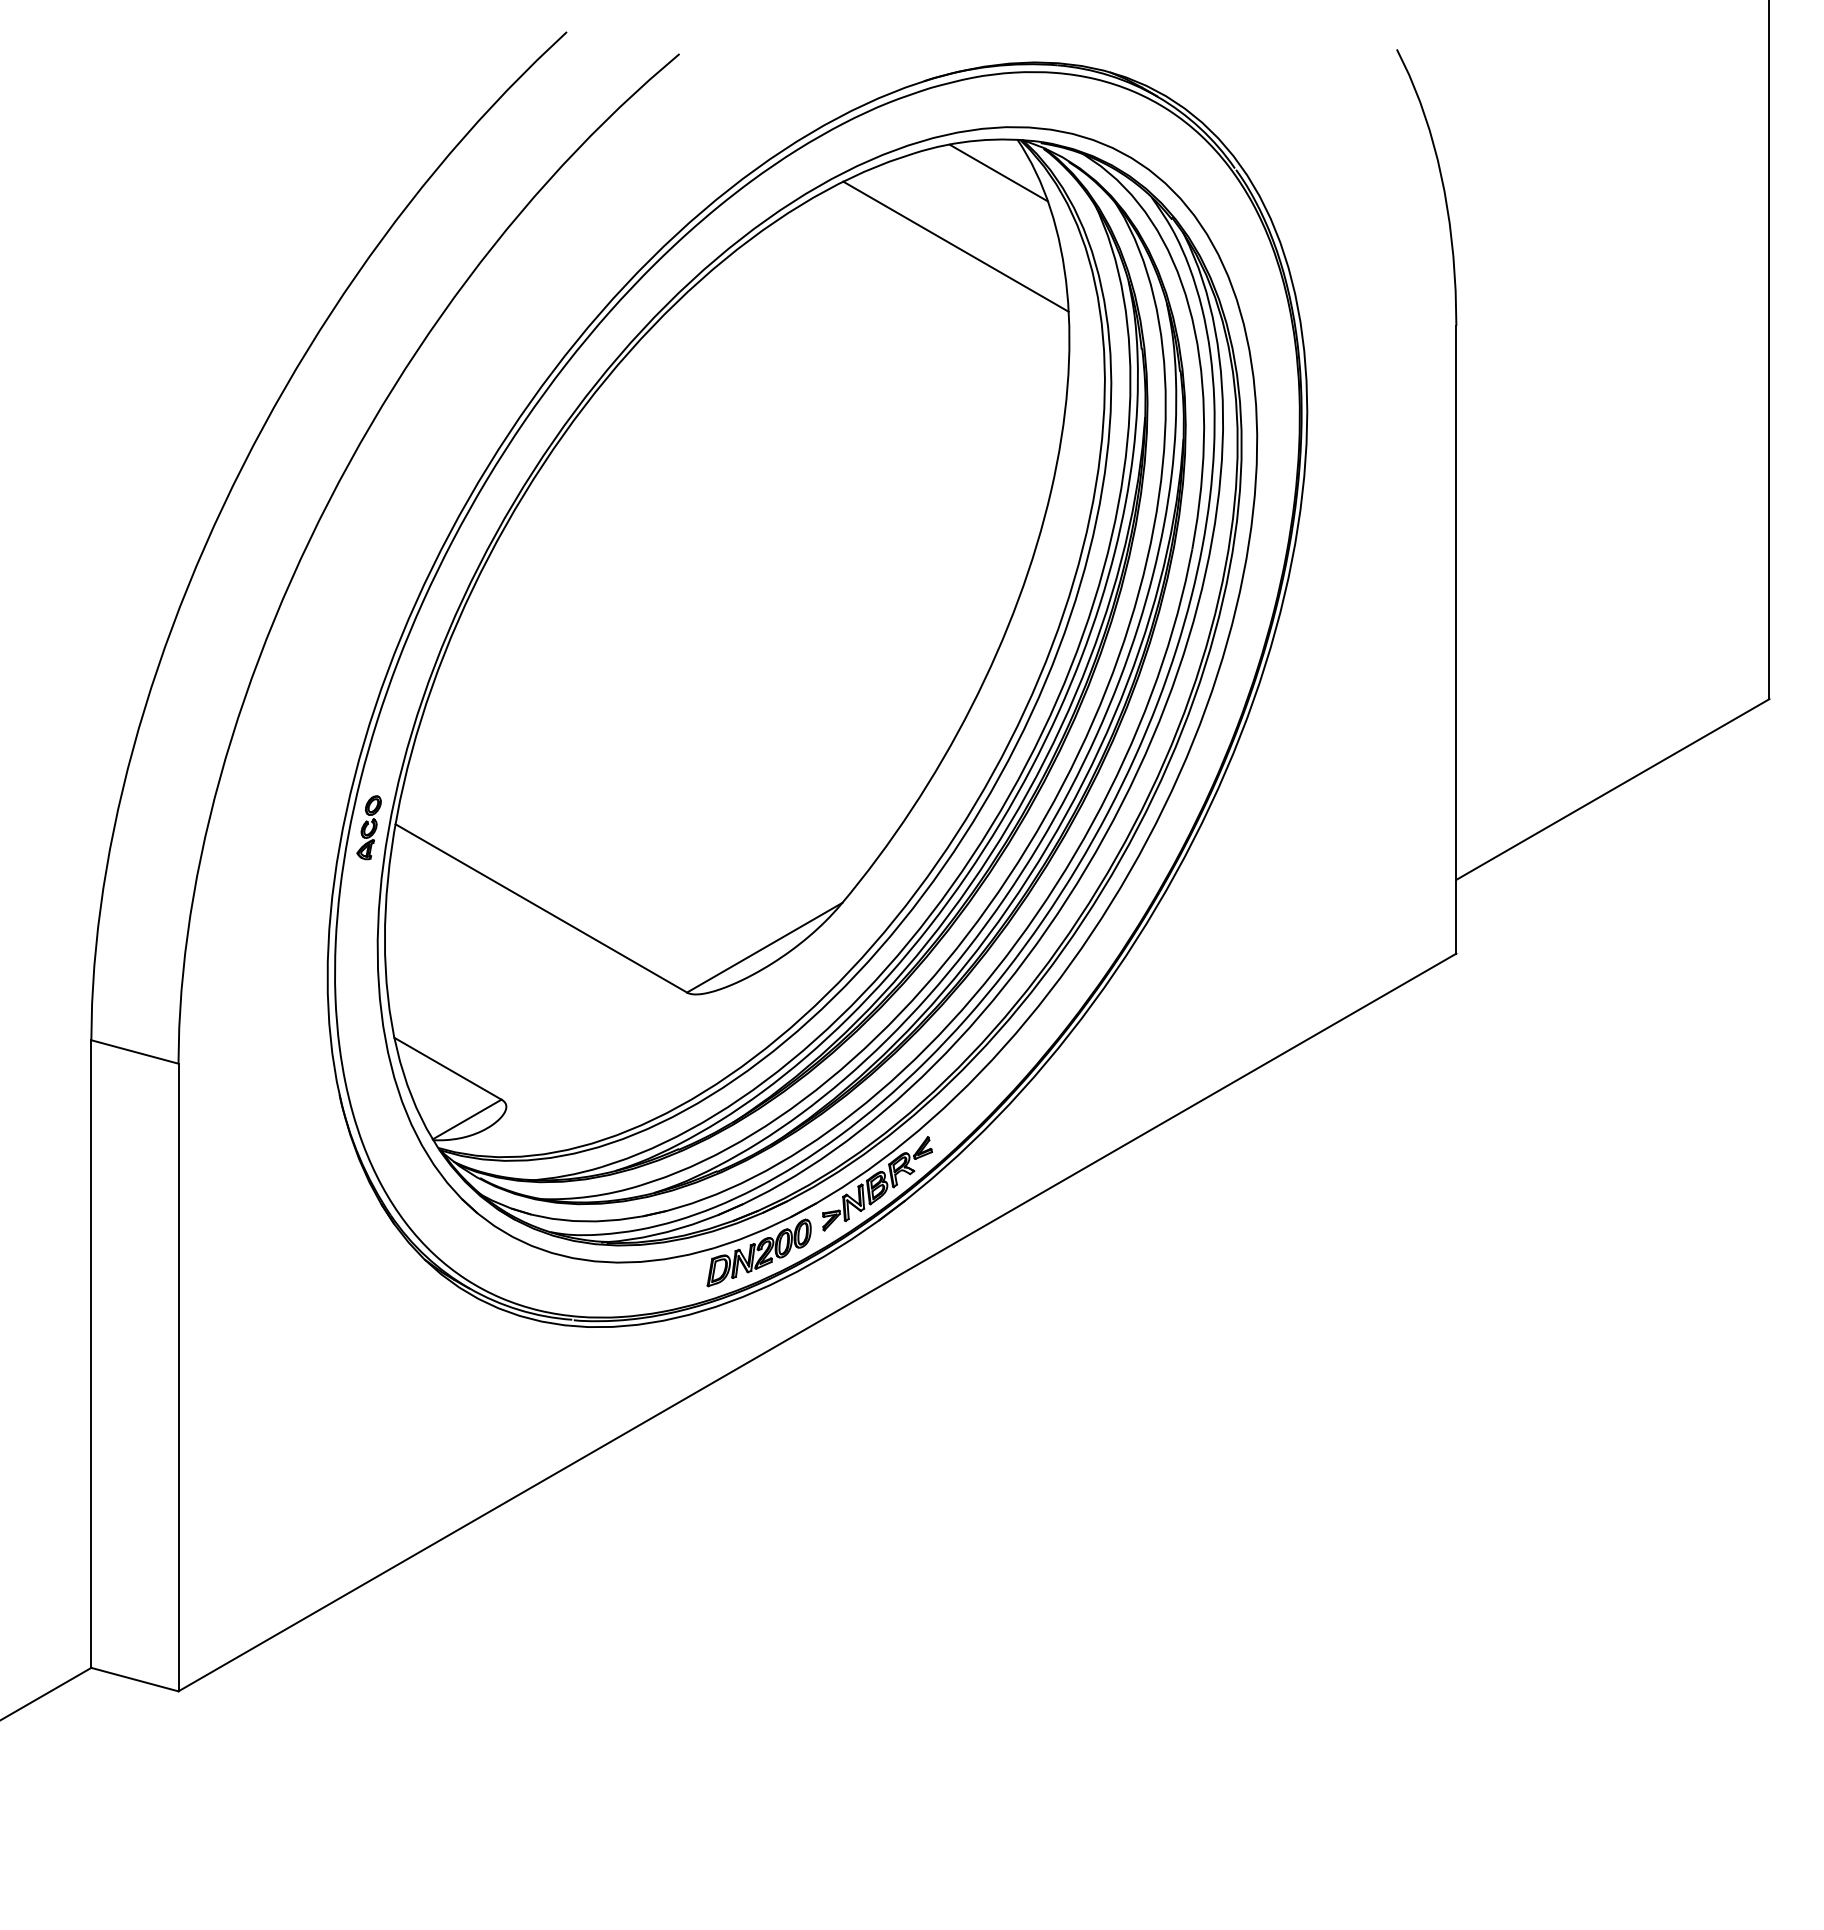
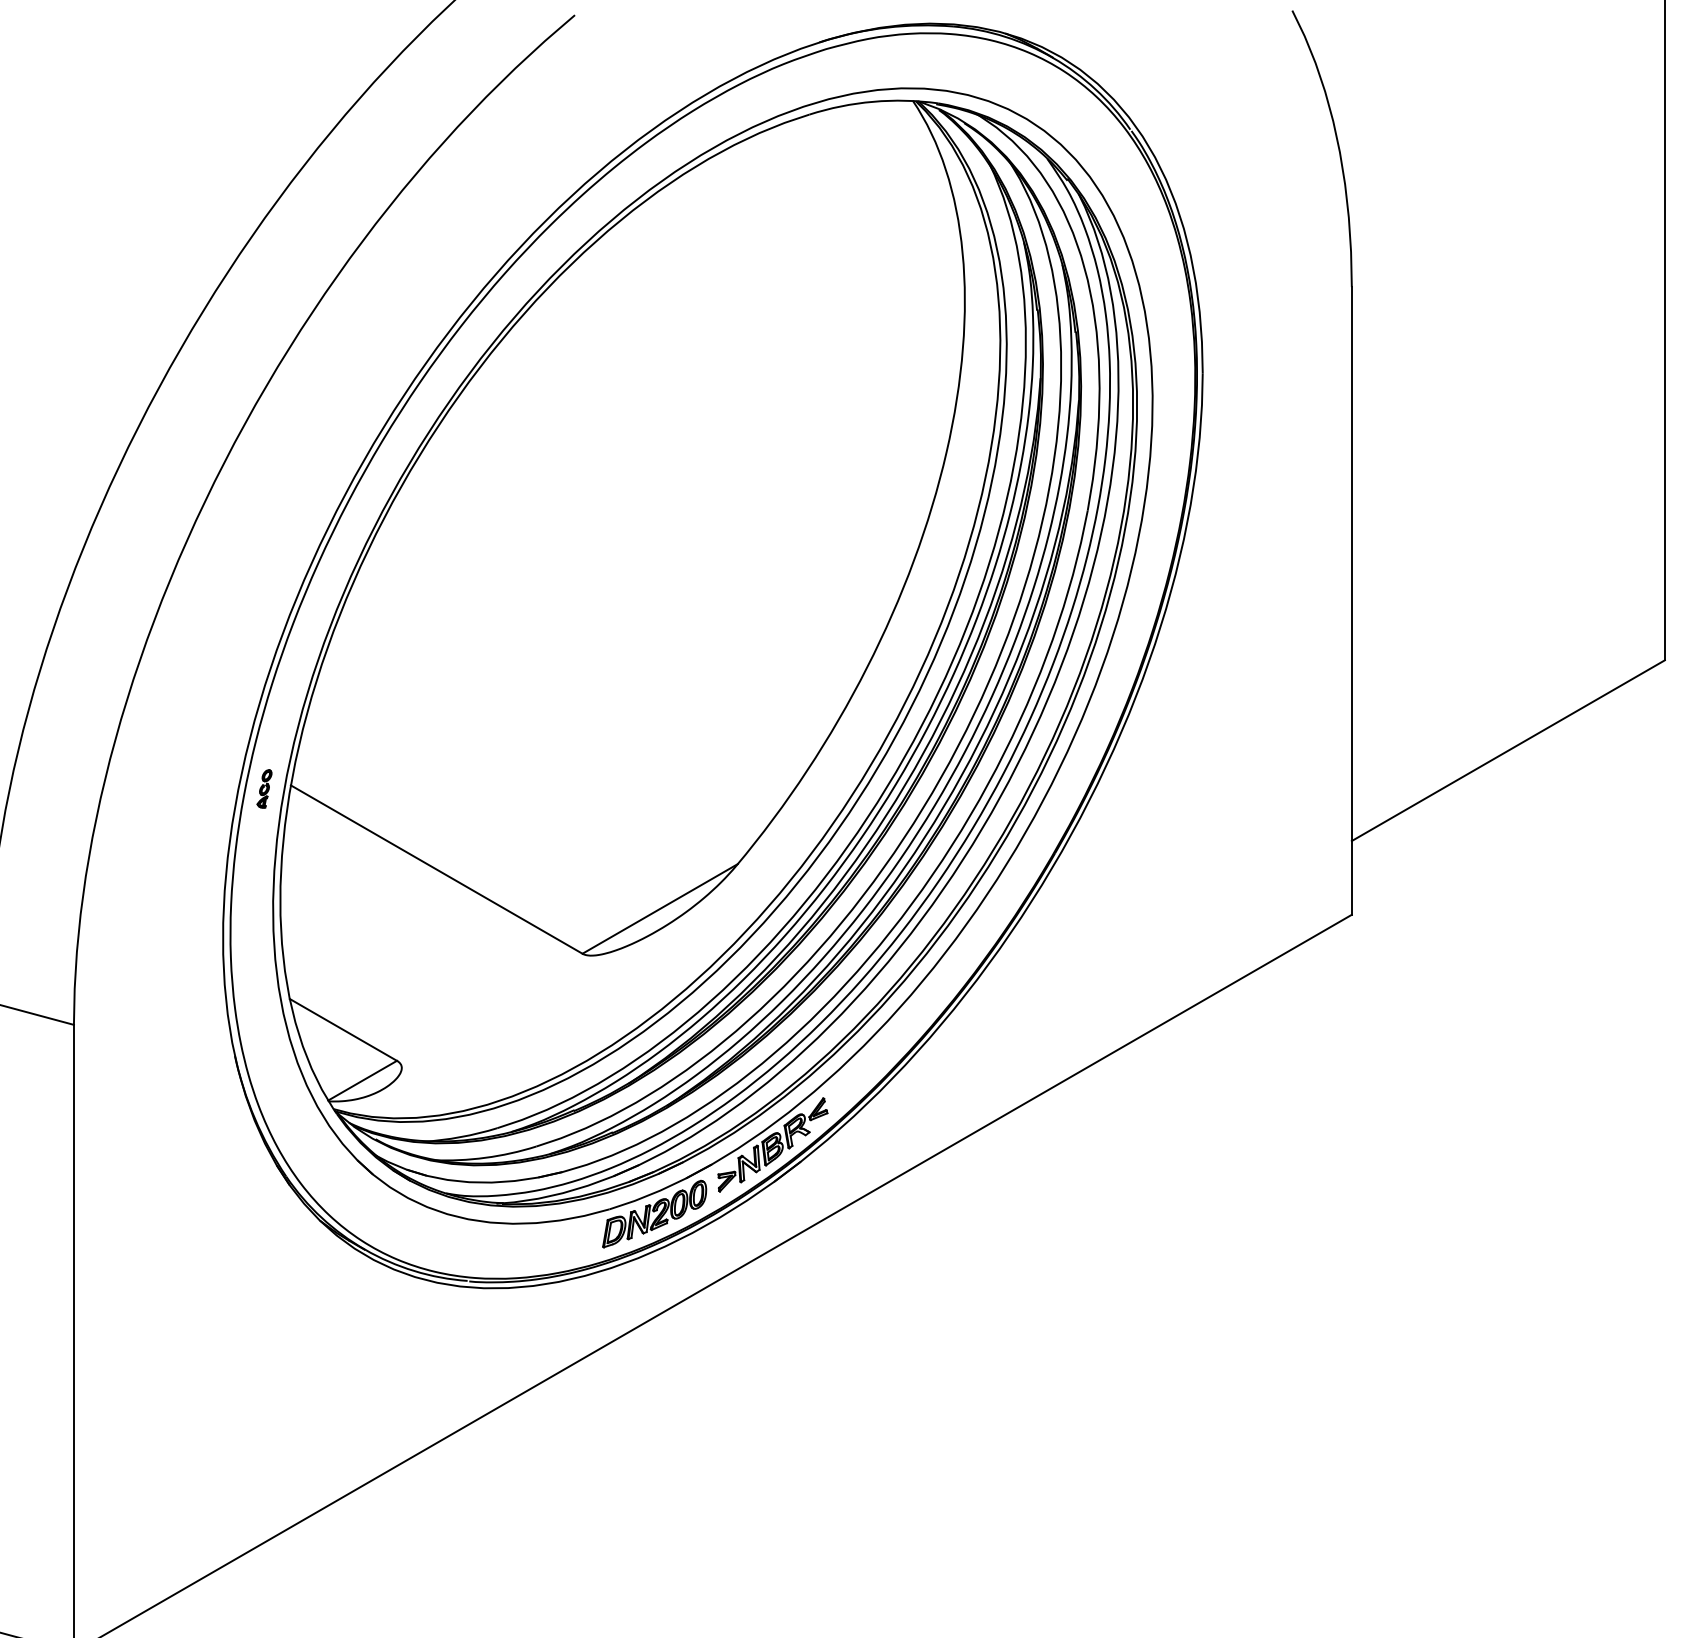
line: (998, 172) -> (893, 133), removed
line: (955, 246) -> (850, 207), removed
part: (368, 827) -> (263, 788), size x0.6

